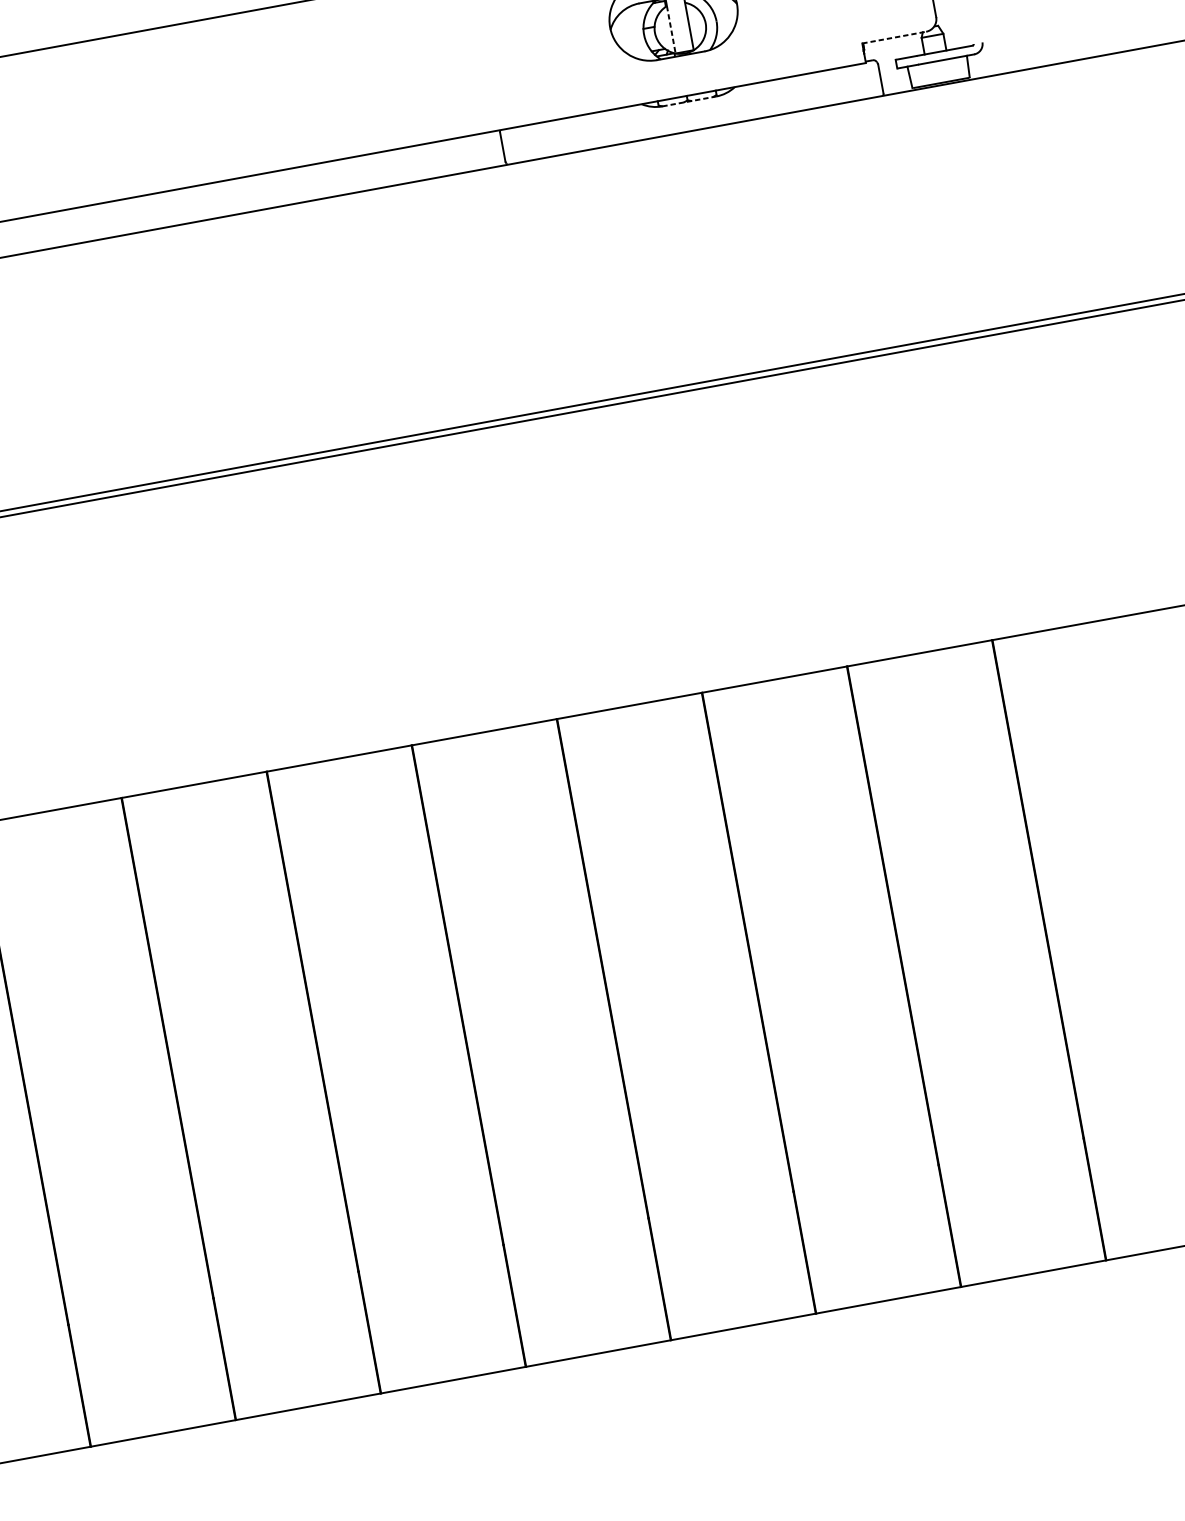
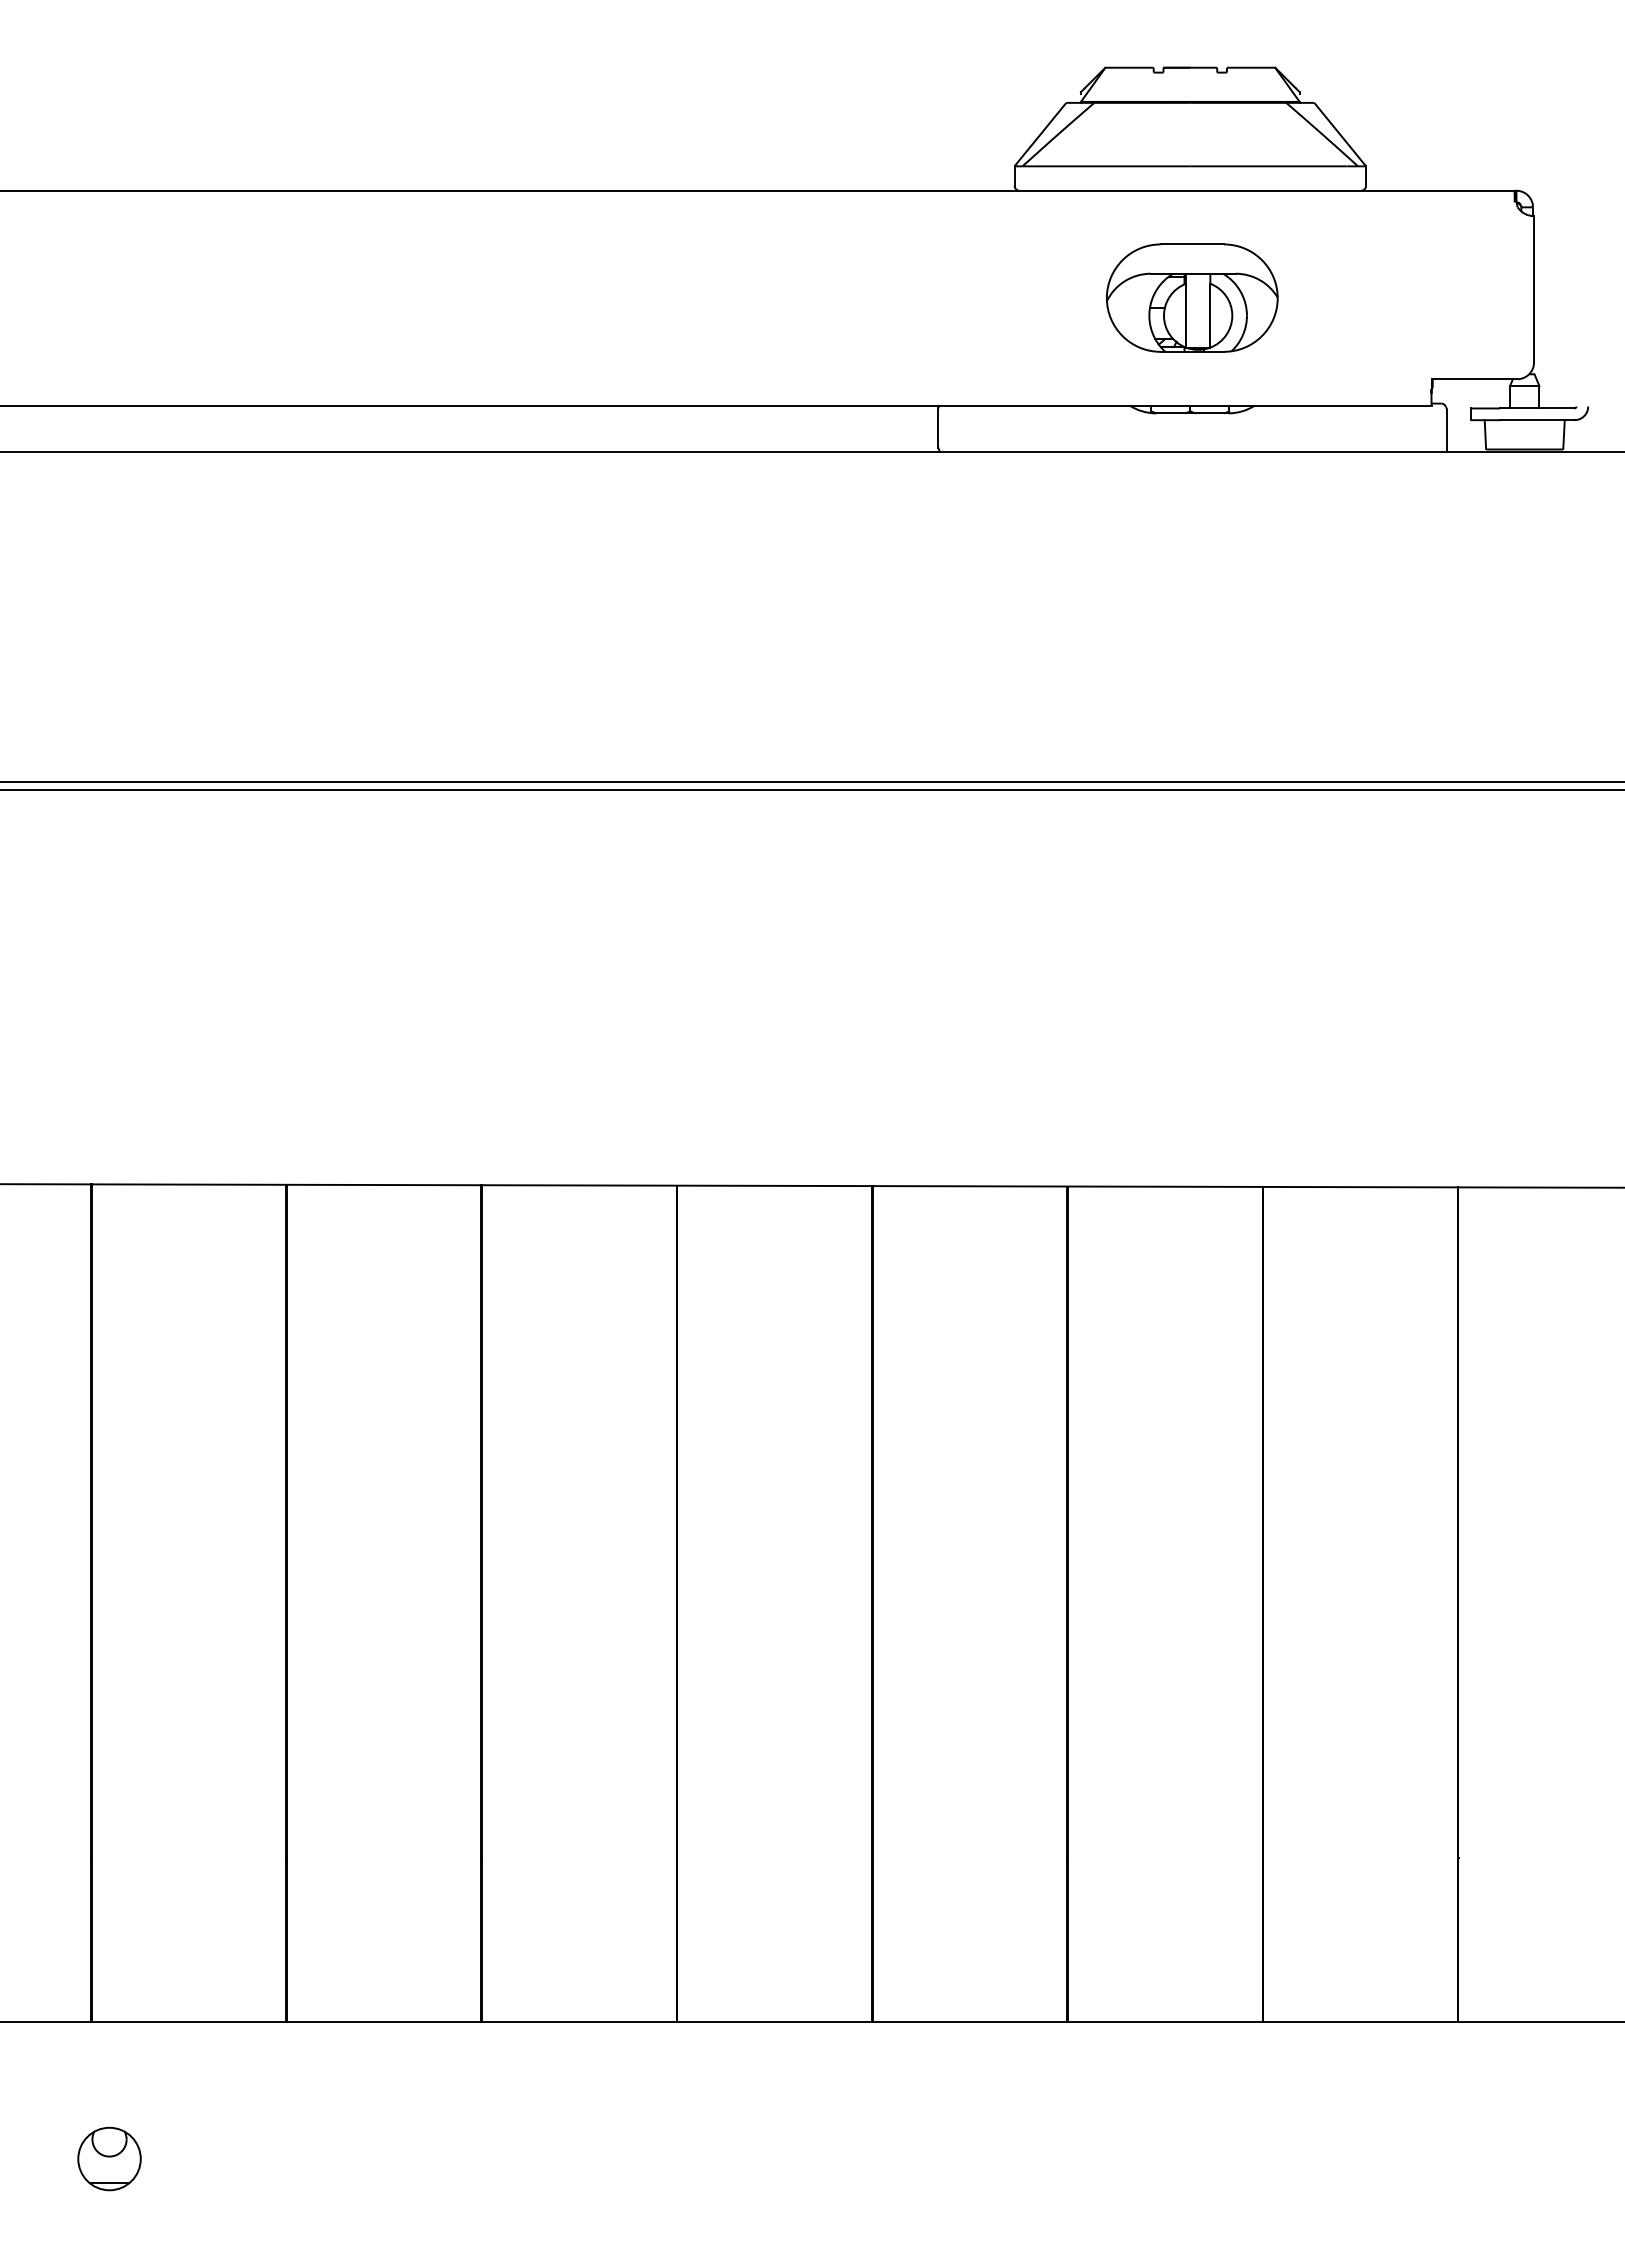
line: (670, 29) -> (1185, 315), dashed -> solid
line: (894, 37) -> (1474, 379), dashed -> solid
line: (689, 101) -> (1192, 413), dashed -> solid

